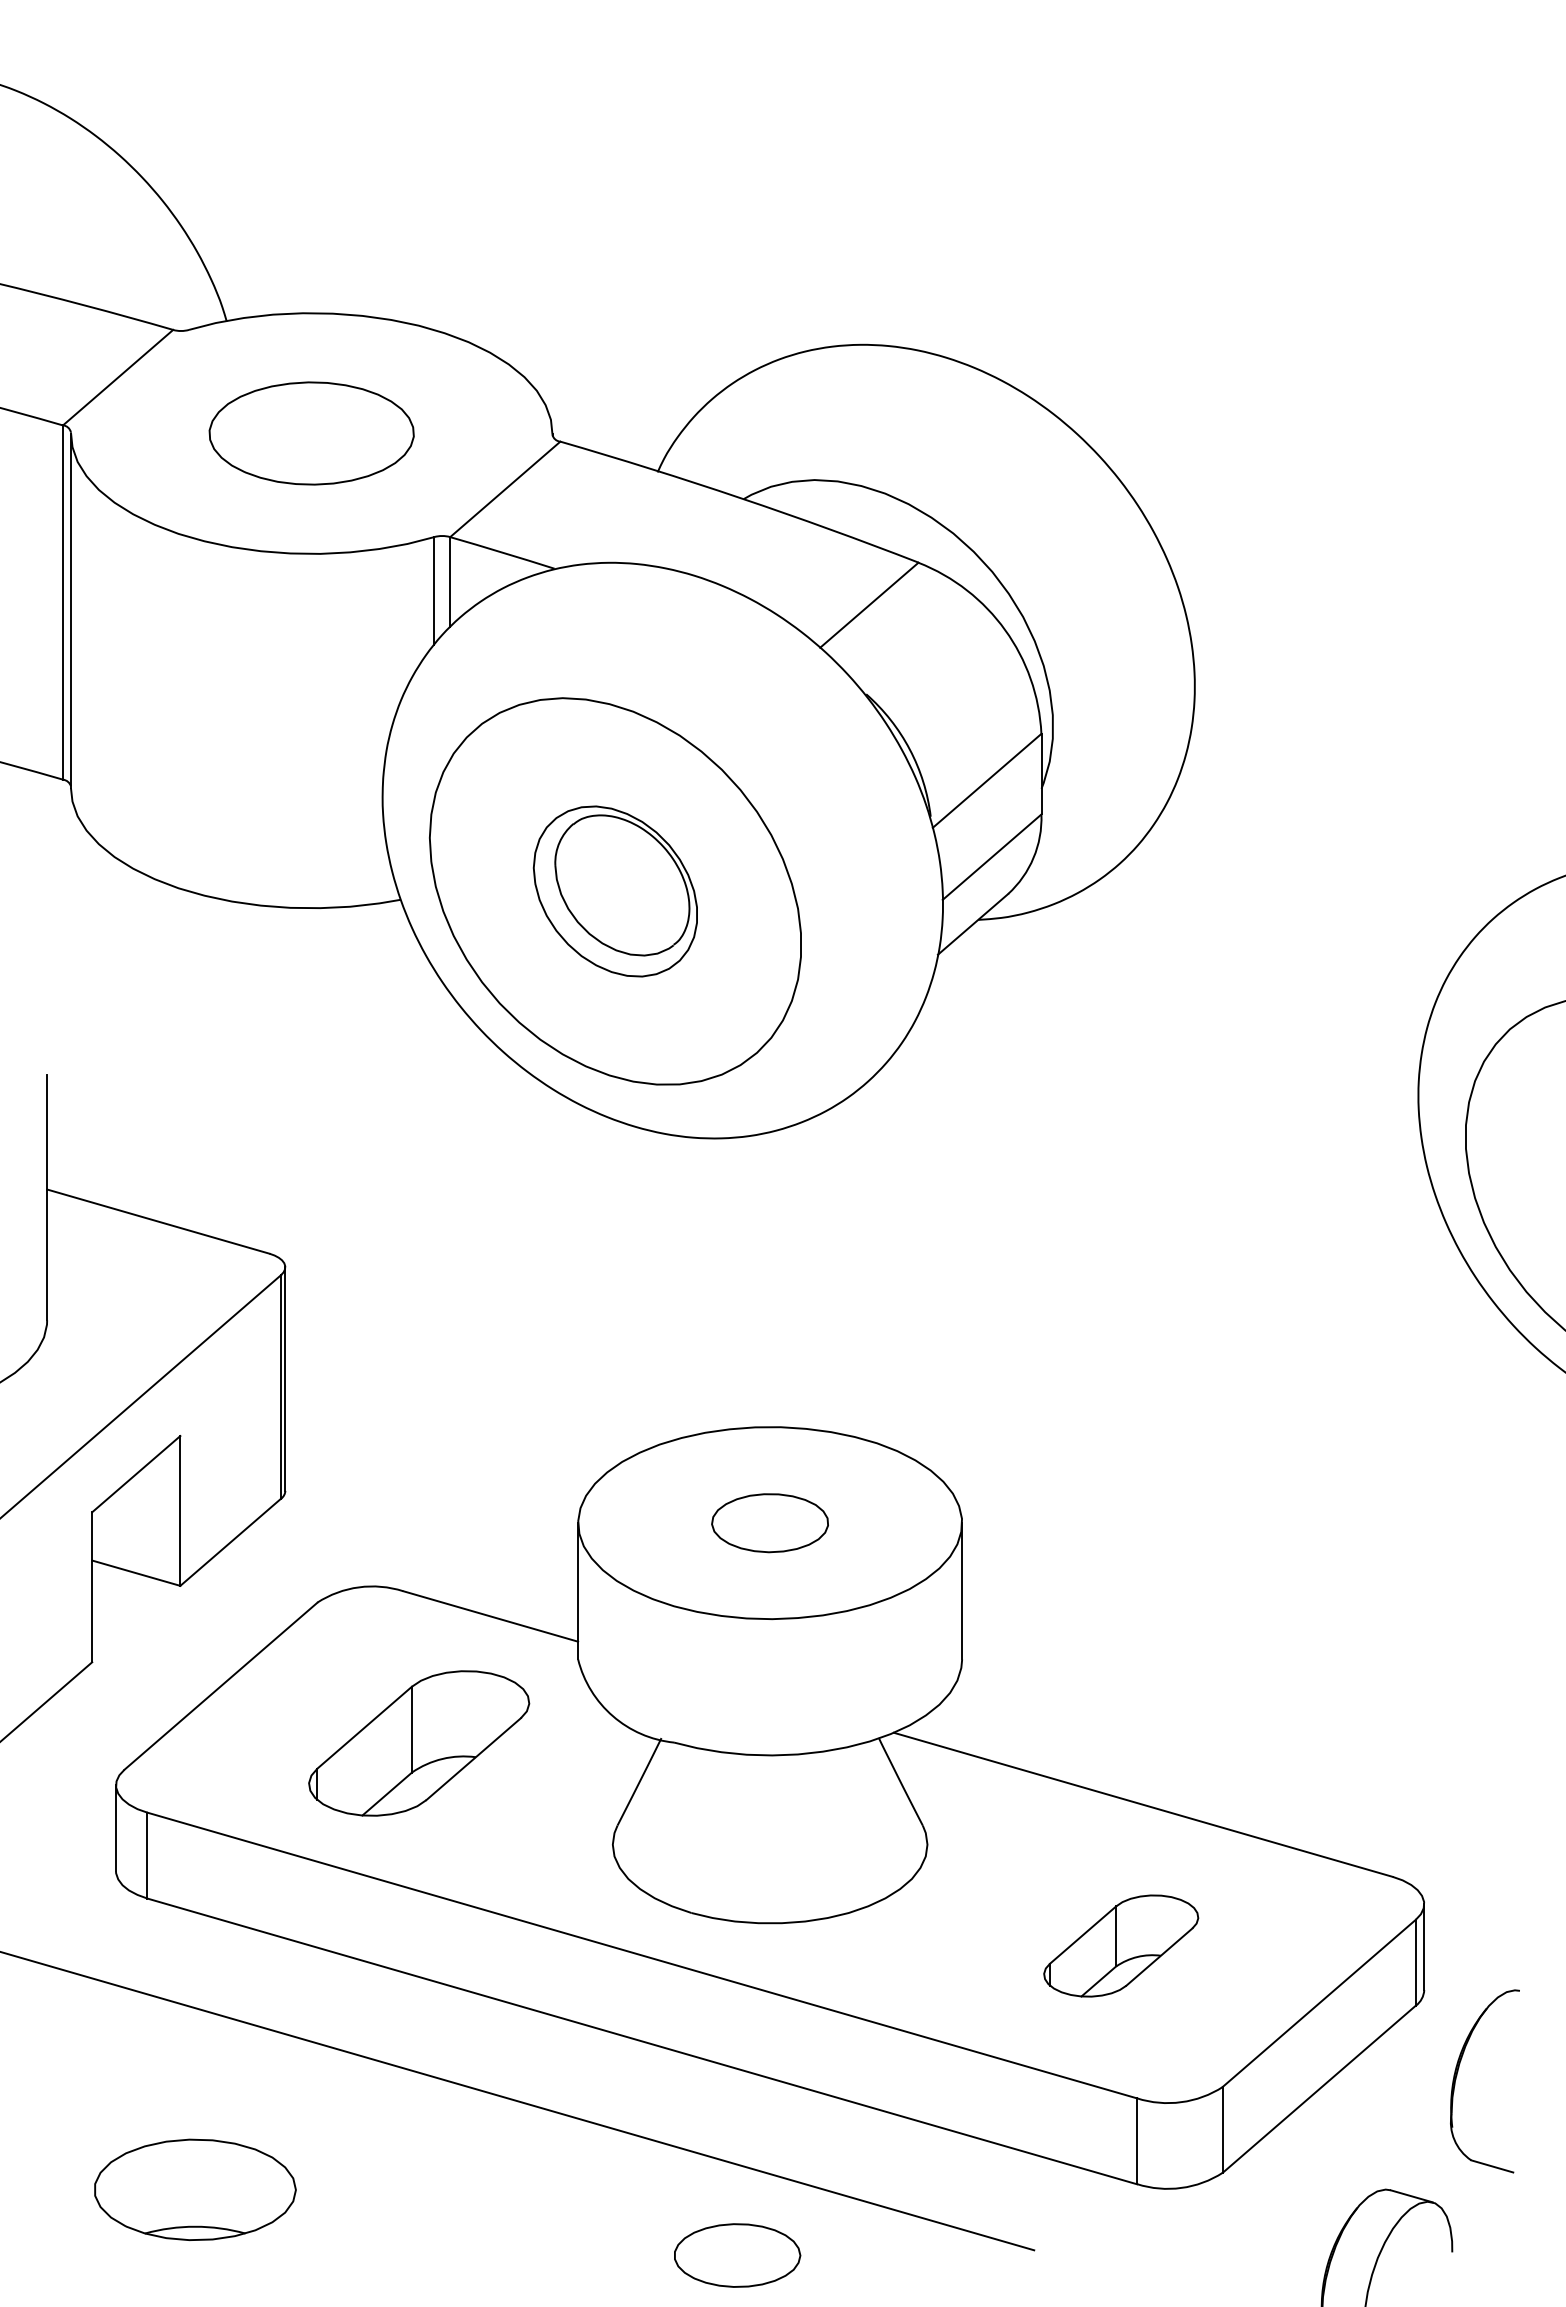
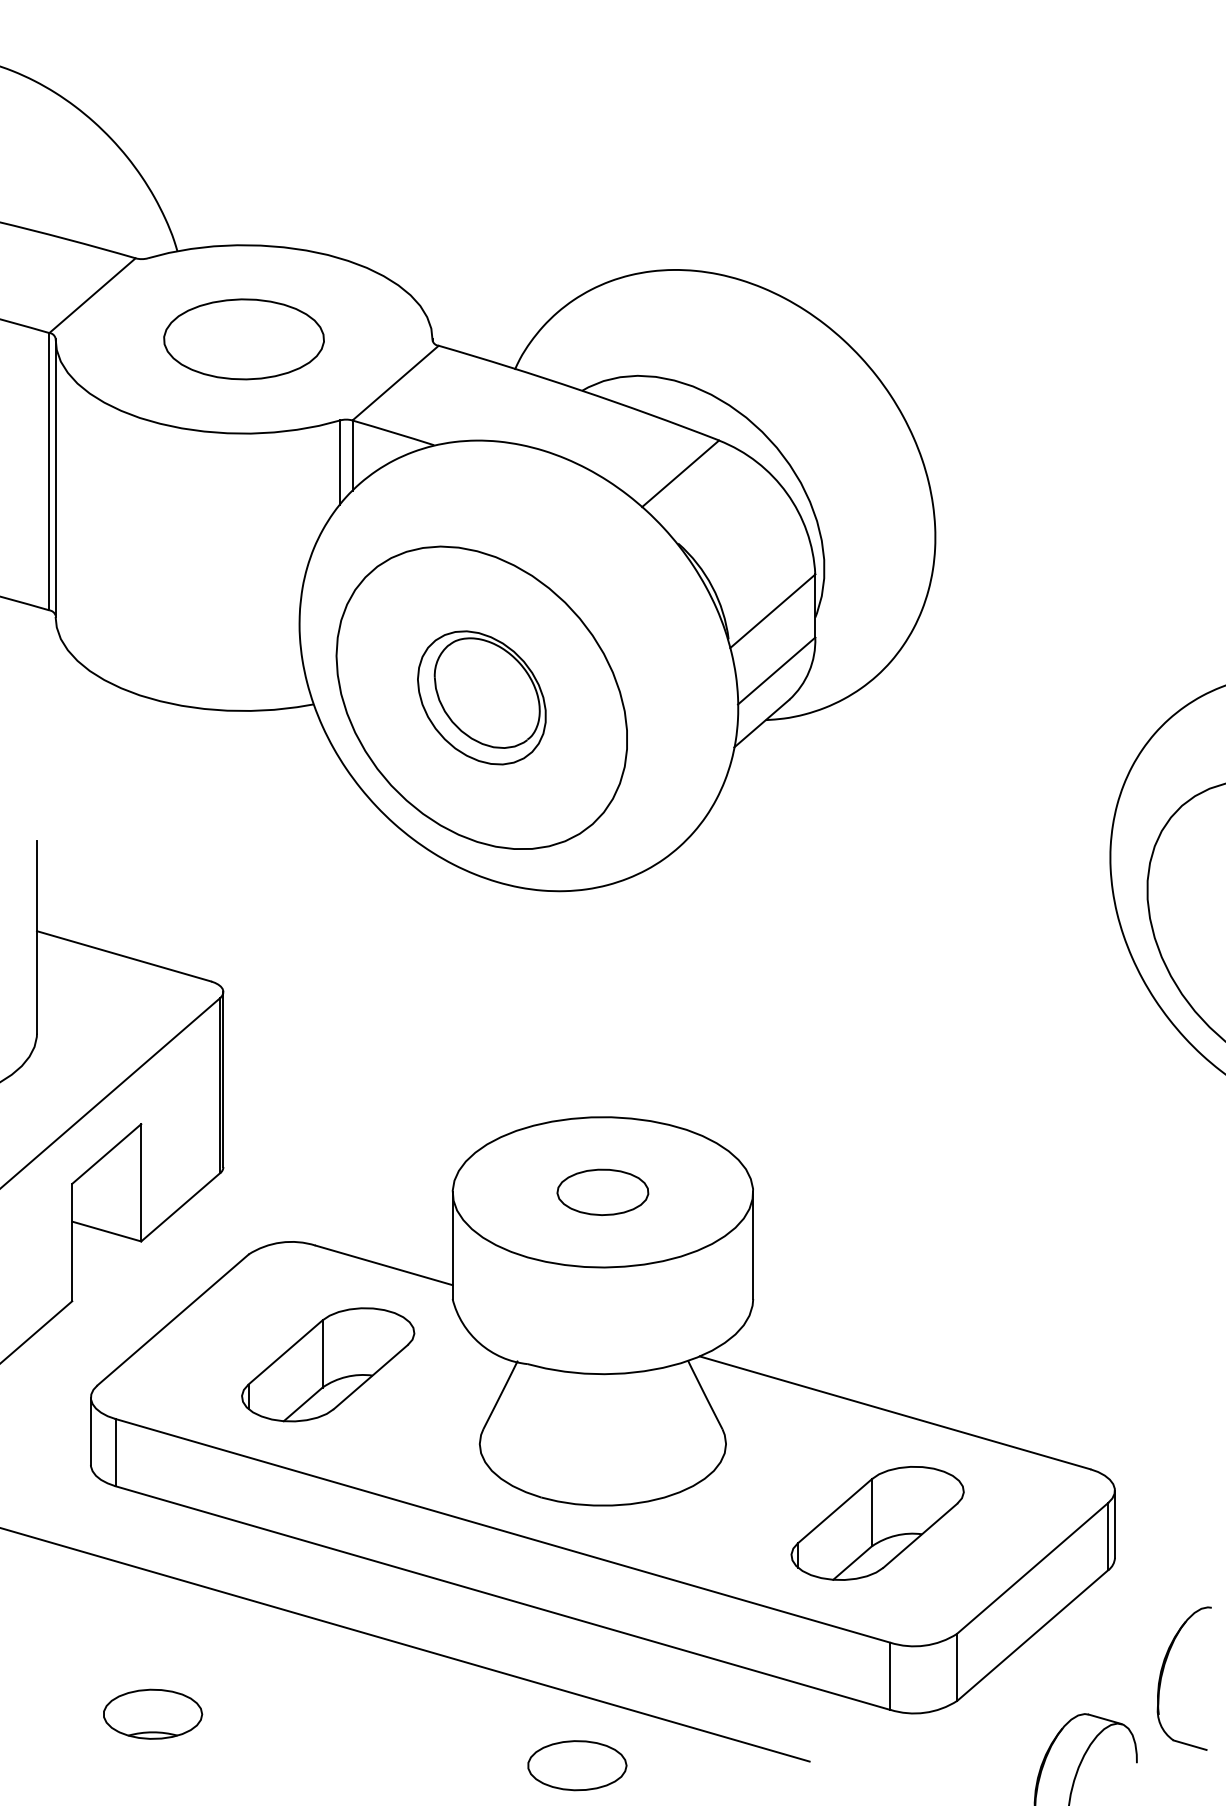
part: (1121, 1945) -> (877, 1522), size x1.43
part: (1457, 2075) -> (1162, 1674), moved
part: (195, 2189) -> (153, 1713), size x0.62

